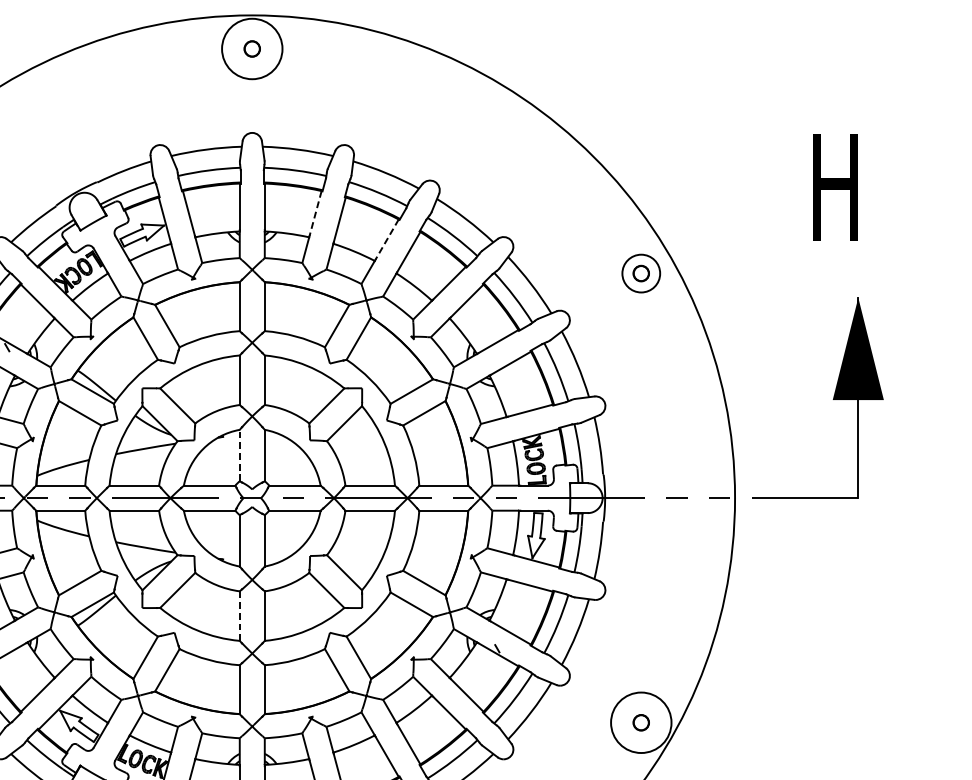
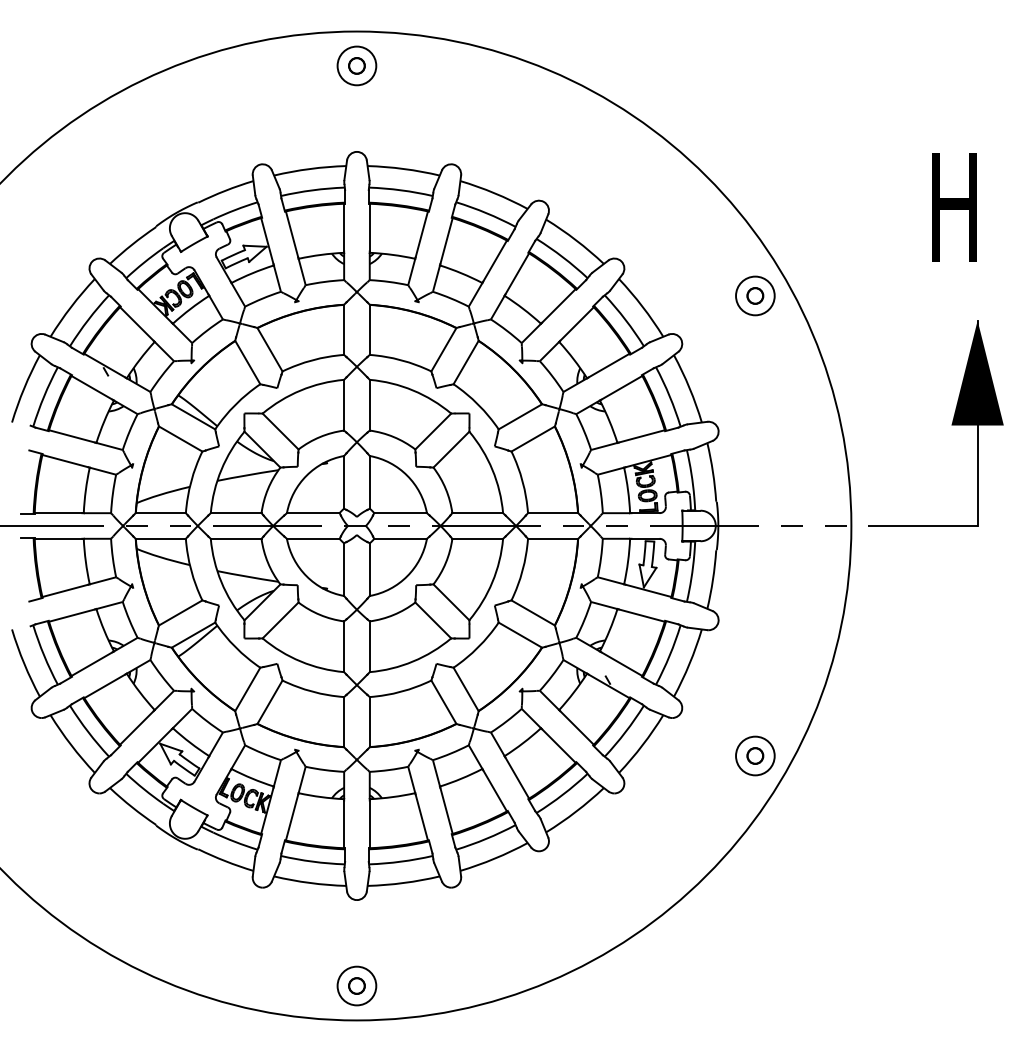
circle: (251, 48) -> (356, 65), size x0.62
line: (315, 213) -> (421, 234), dashed -> solid
line: (387, 239) -> (495, 261), dashed -> solid
line: (240, 454) -> (344, 481), dashed -> solid
line: (240, 616) -> (344, 647), dashed -> solid
circle: (641, 722) -> (755, 755), size x0.62

